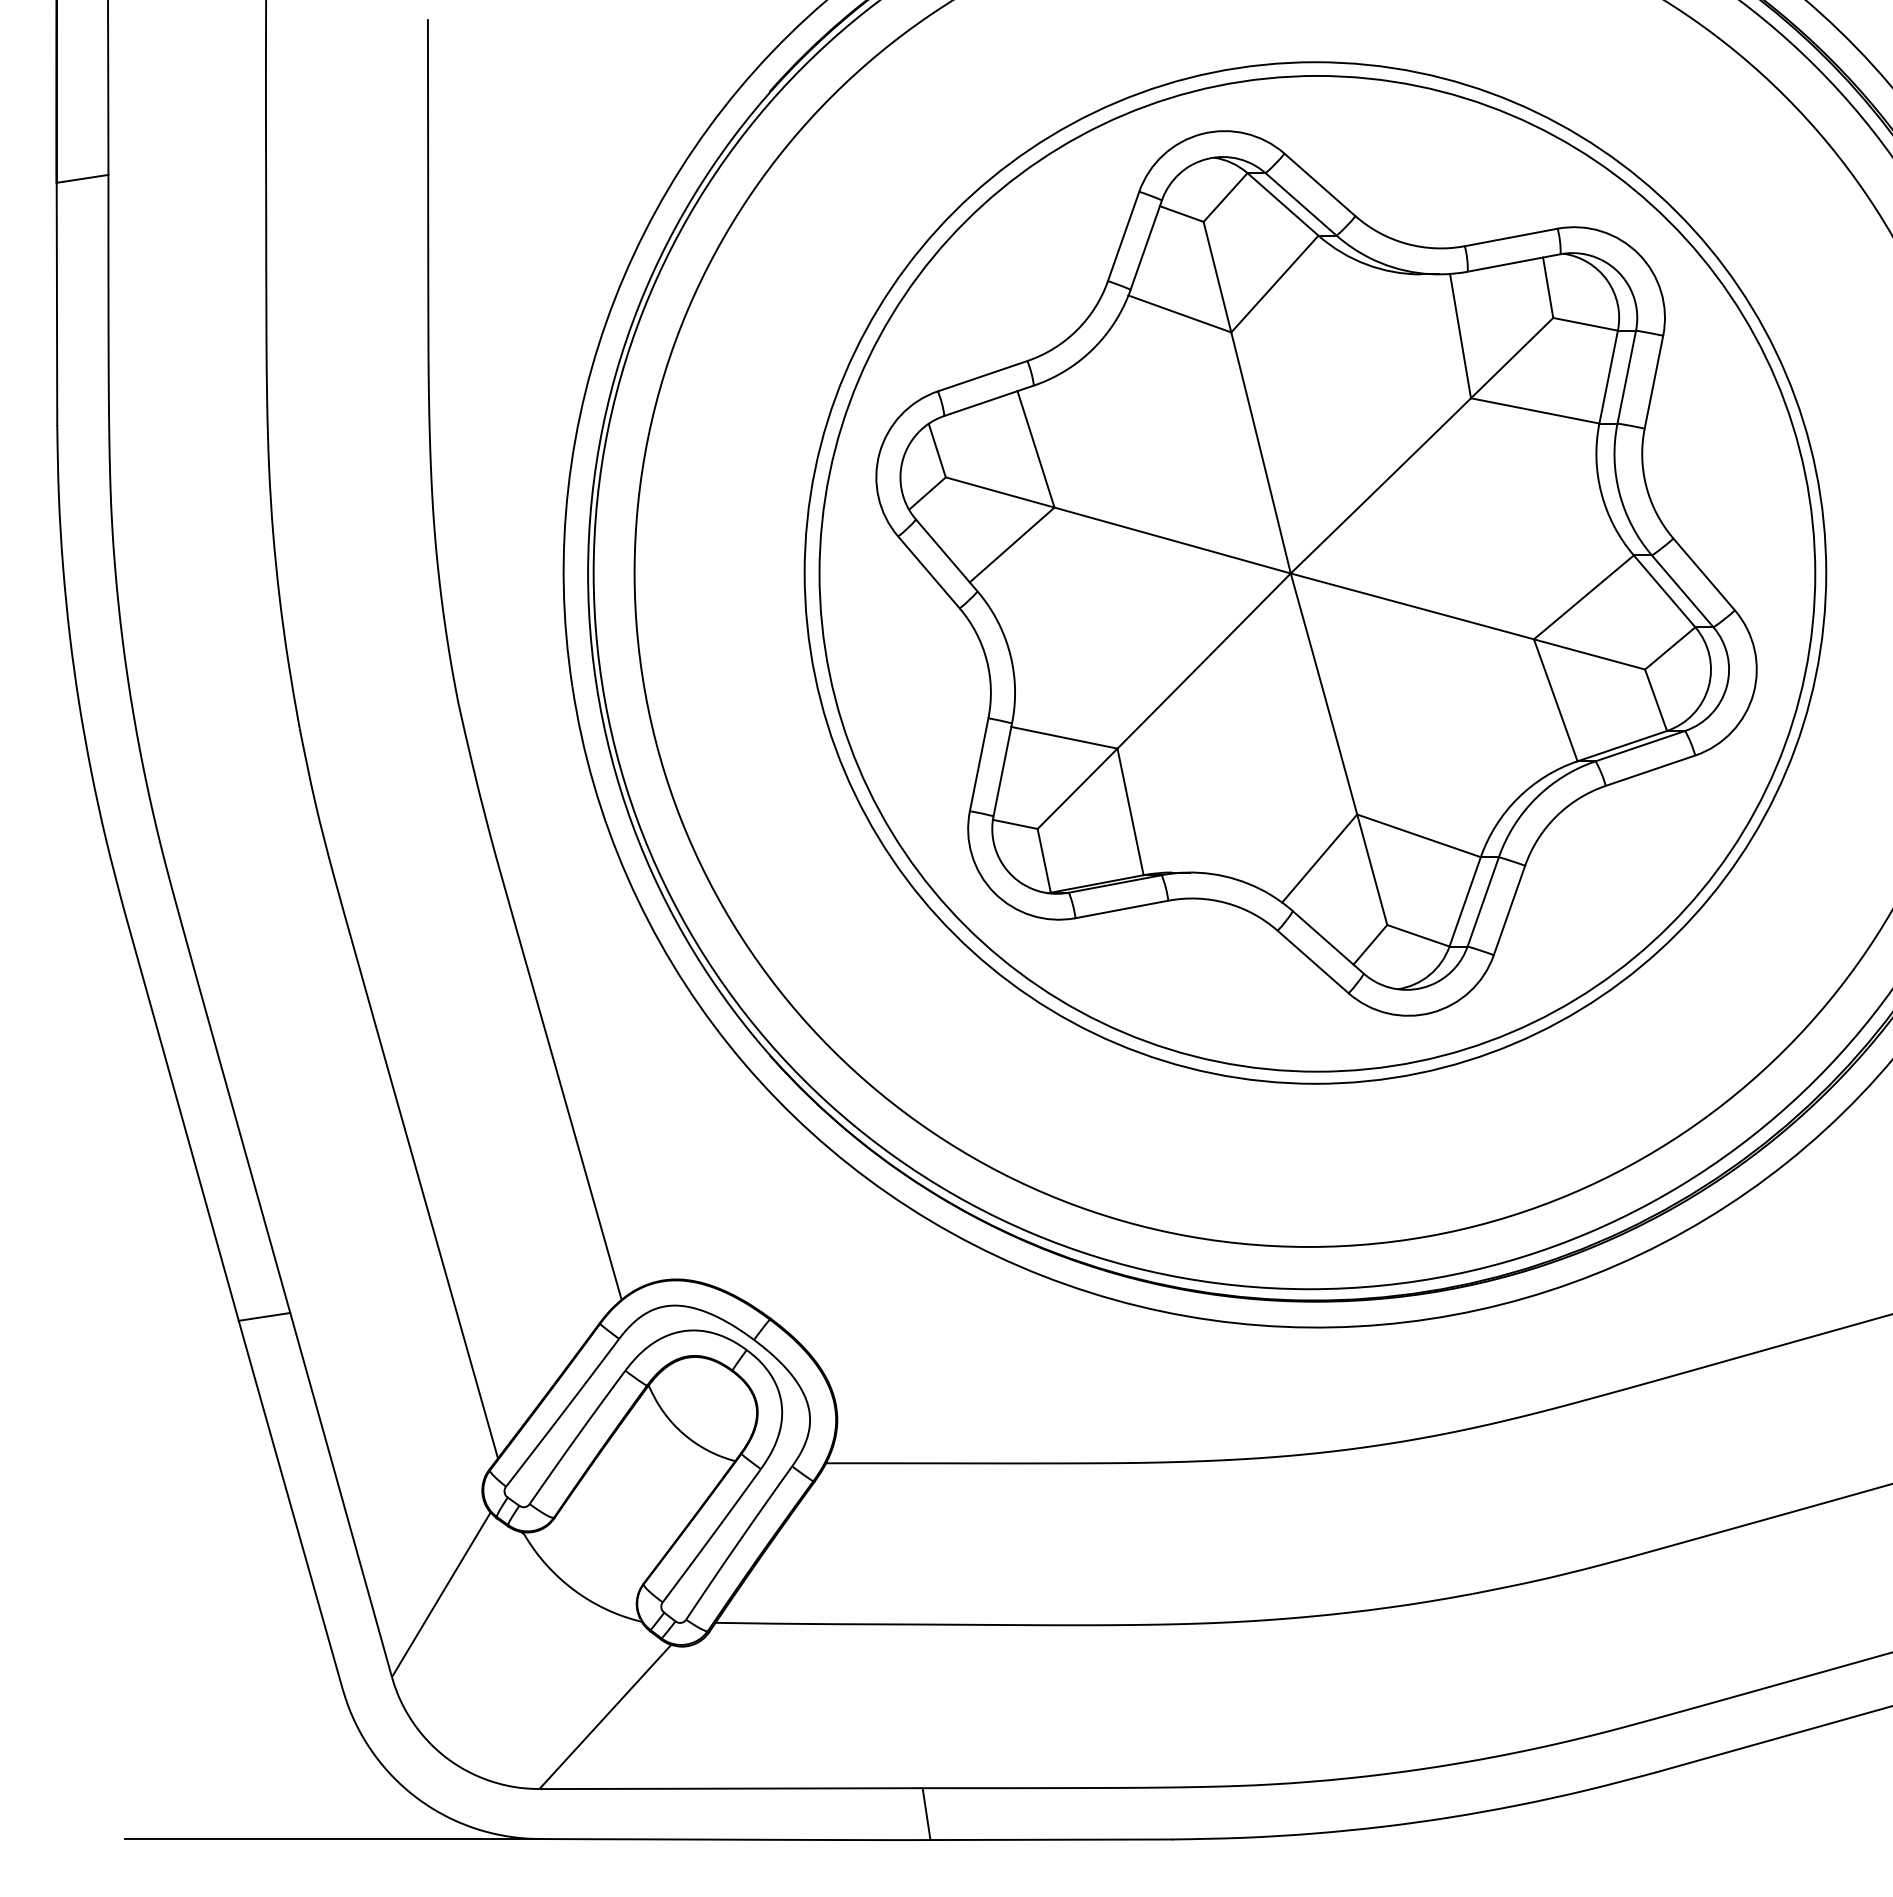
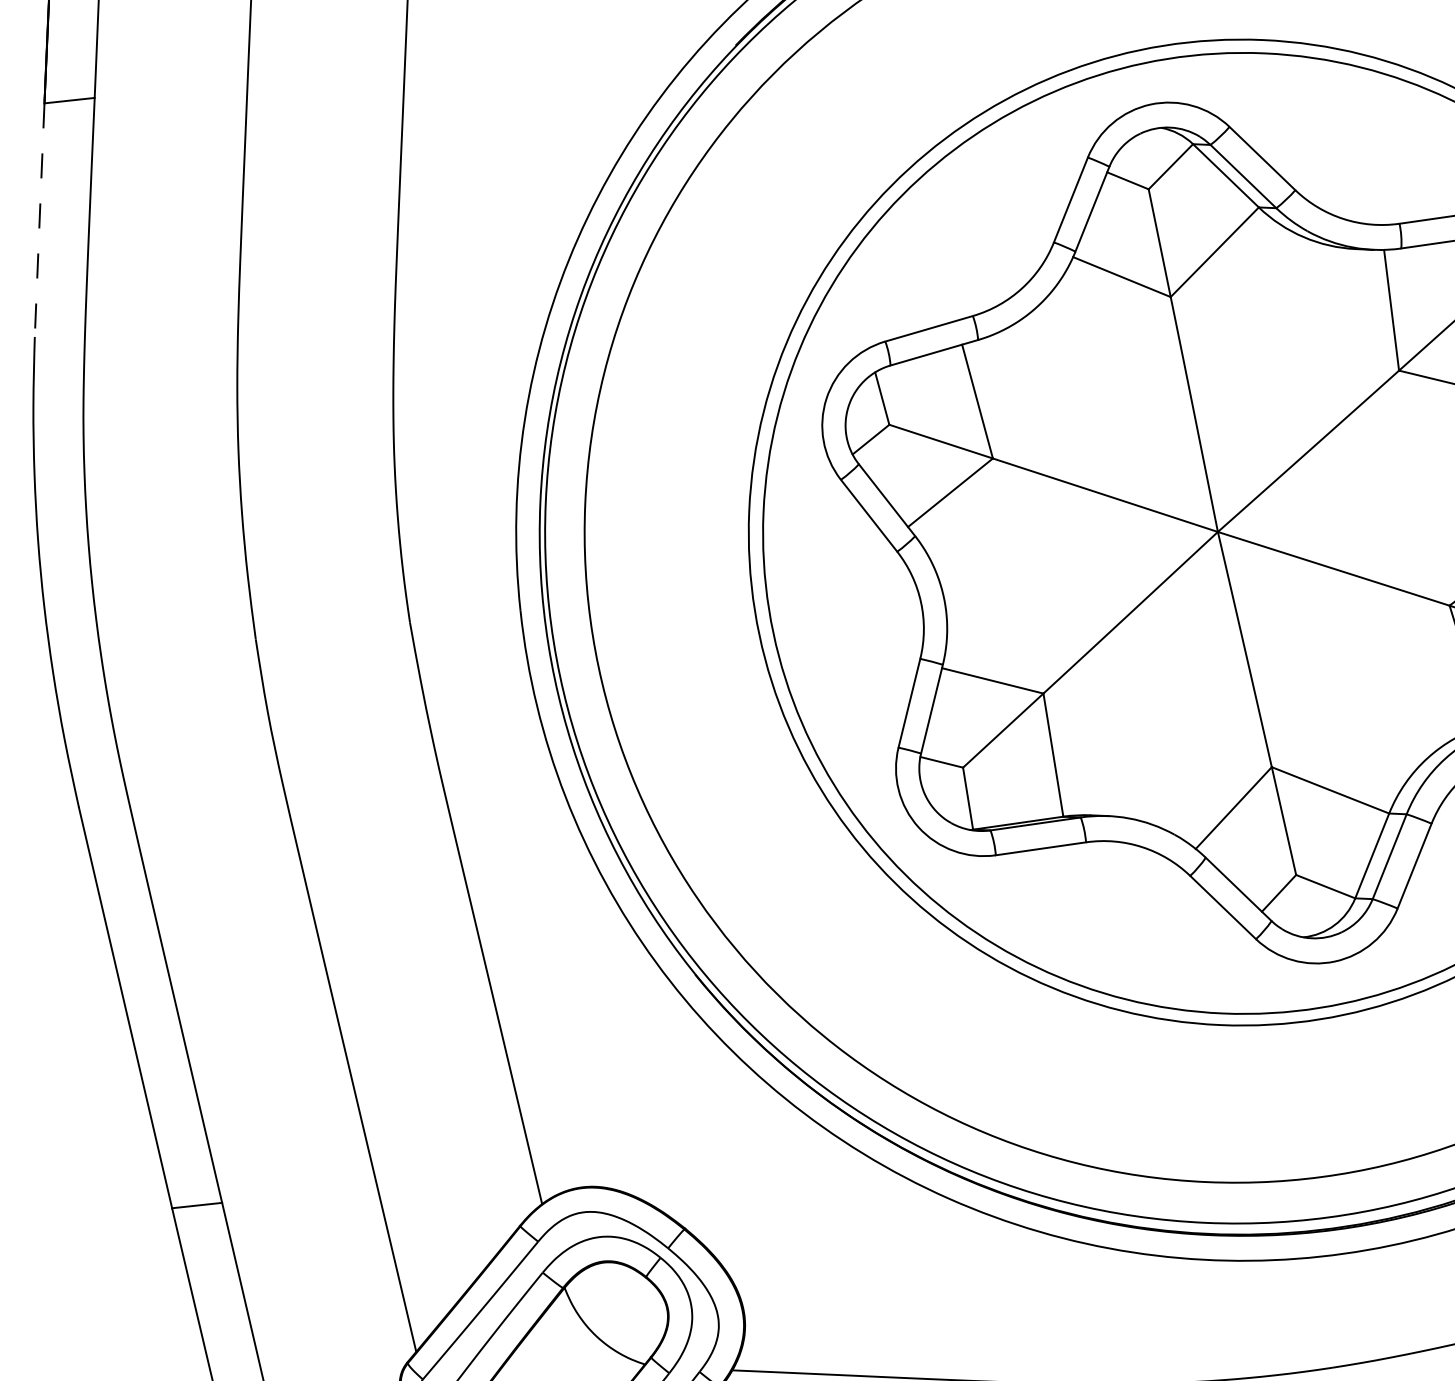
line: (56, 304) -> (39, 220), solid -> dashed

